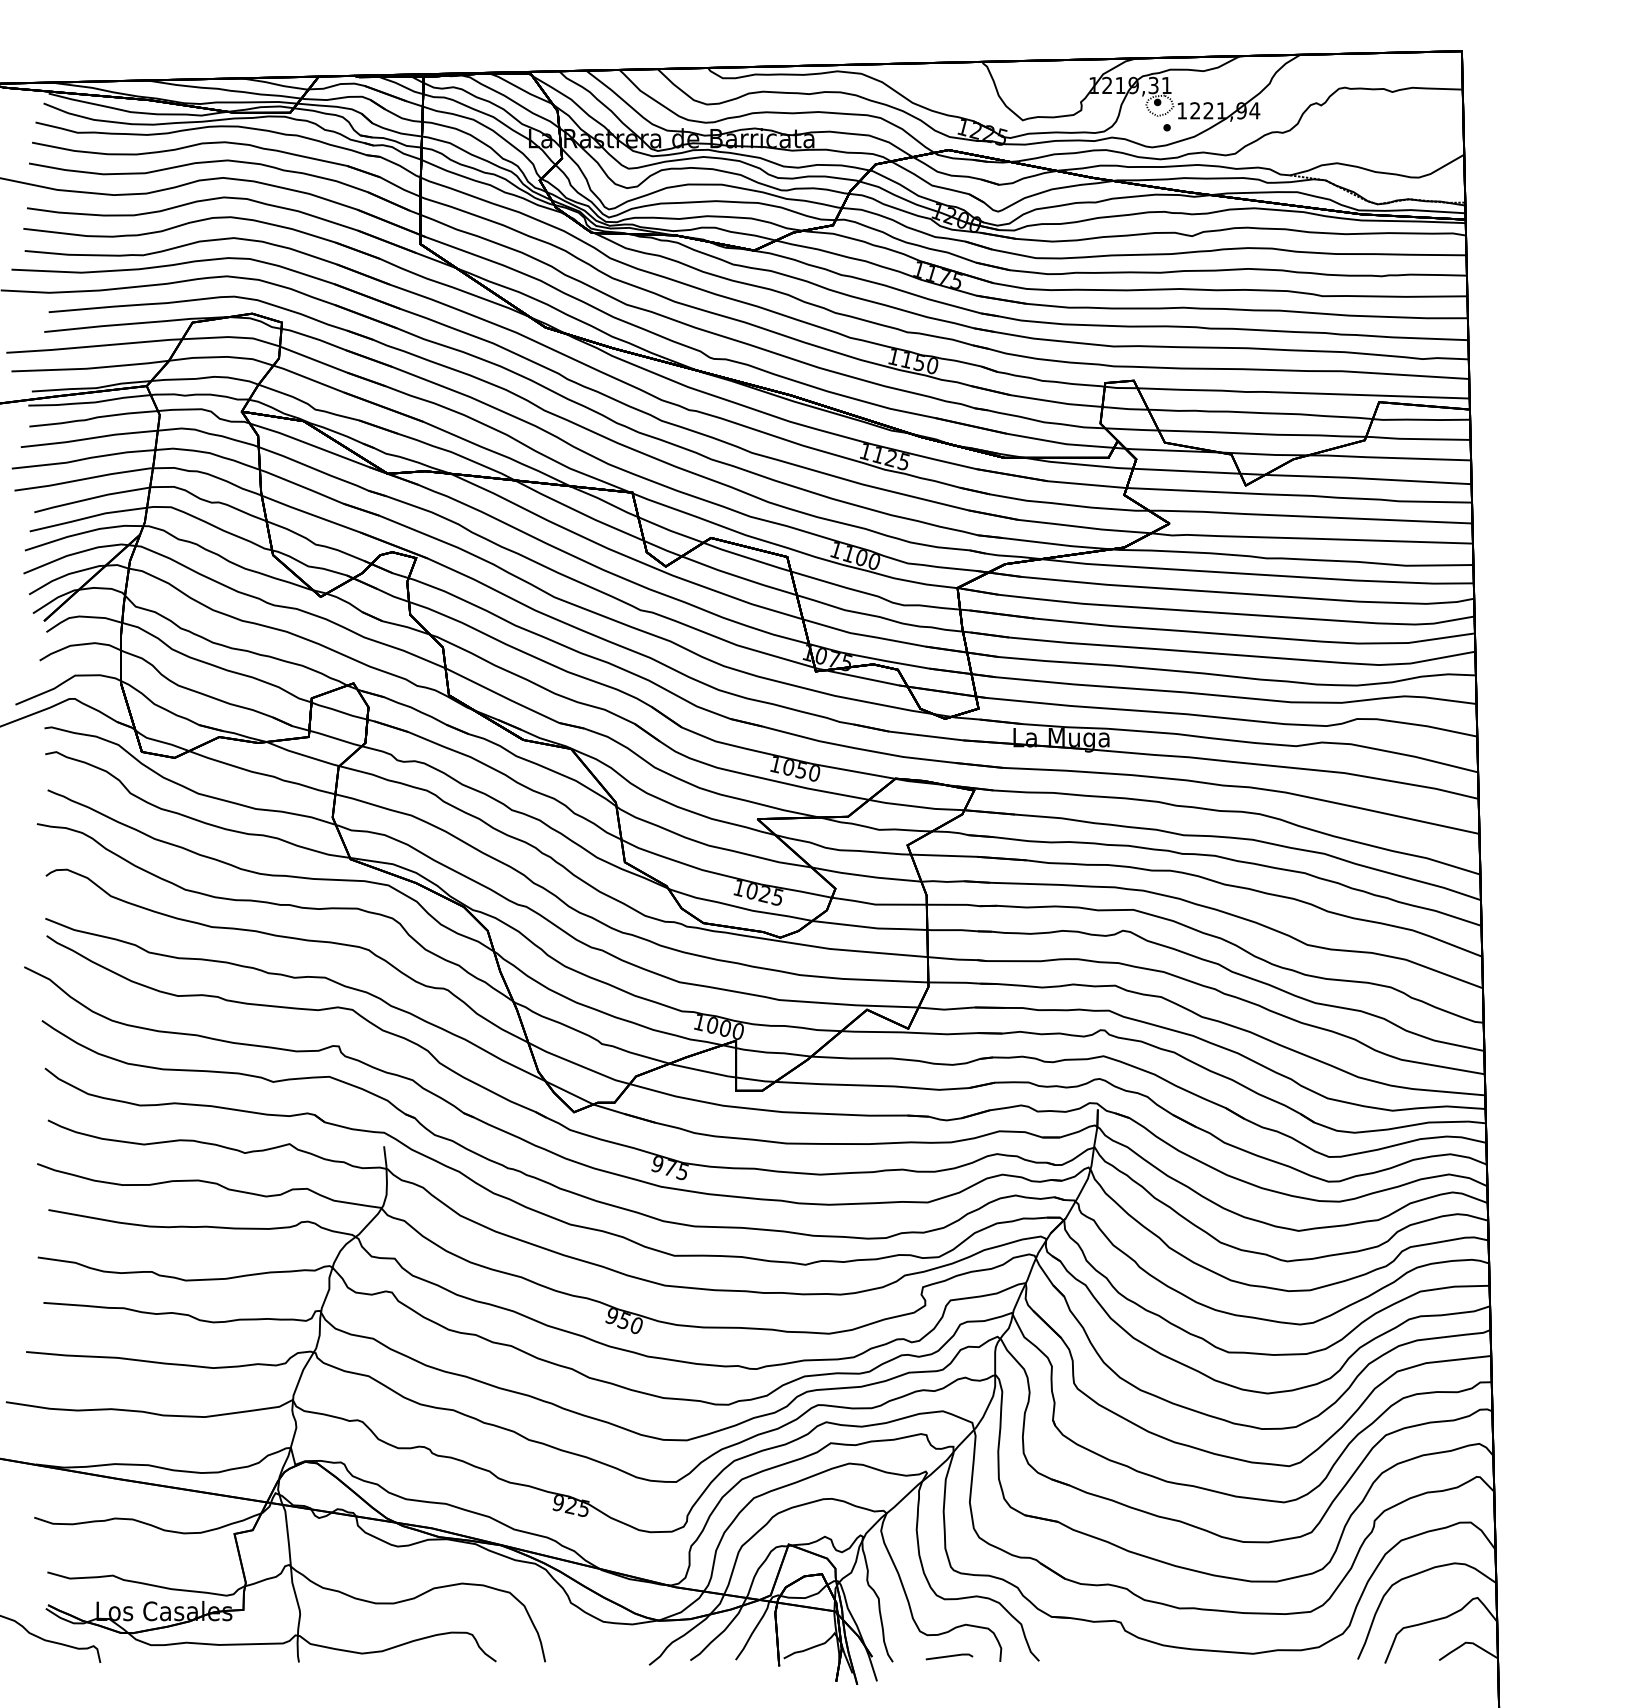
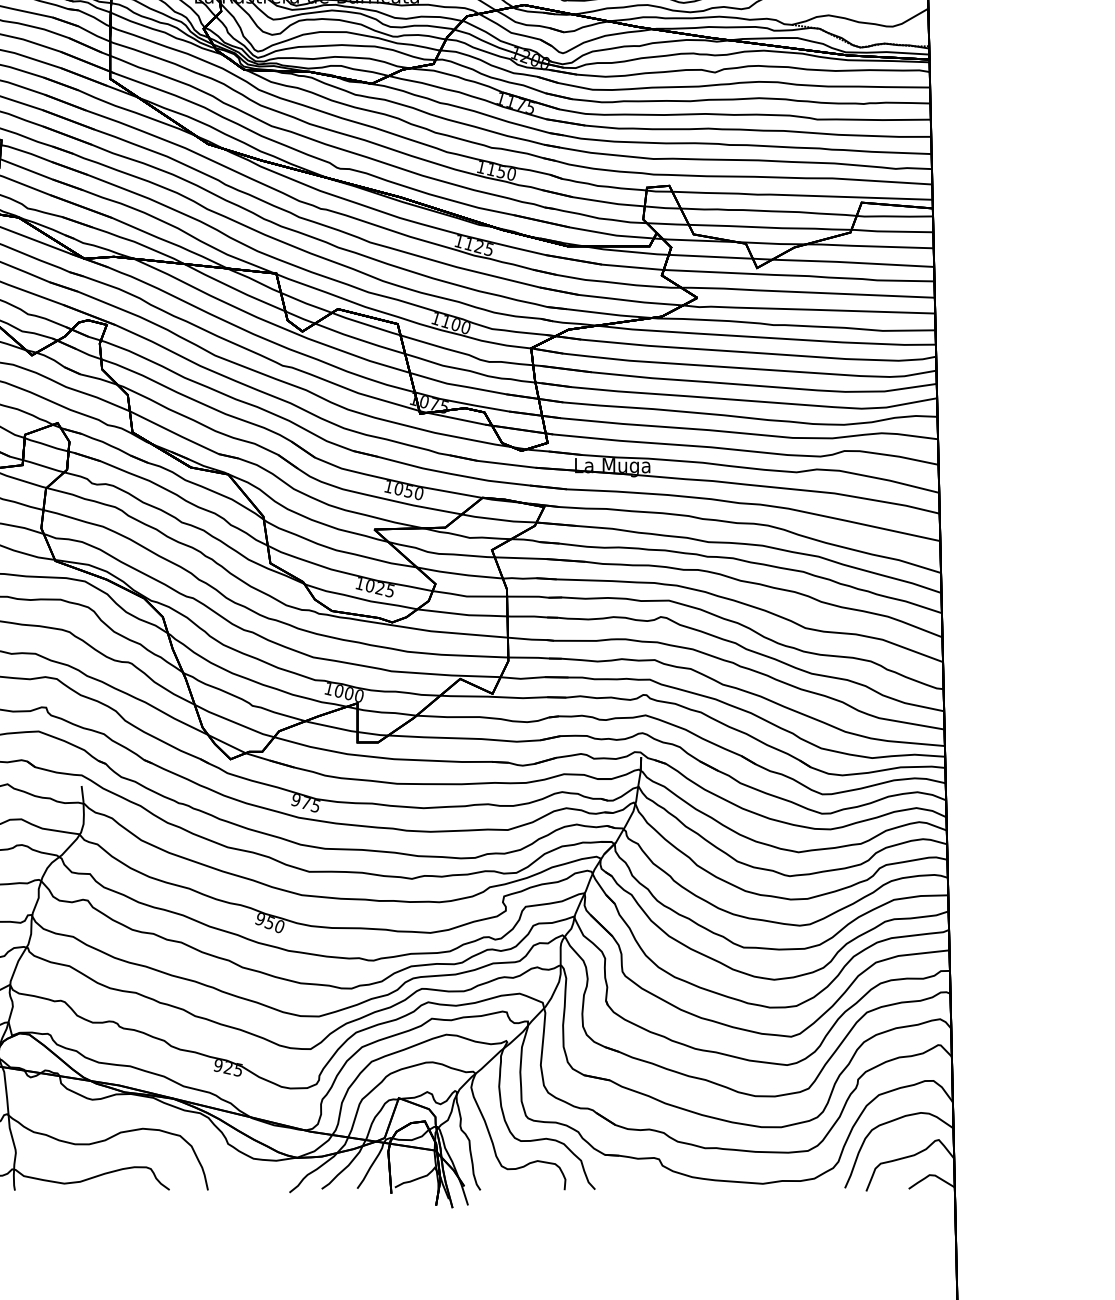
line: (949, 1656) -> (524, 1185), removed

